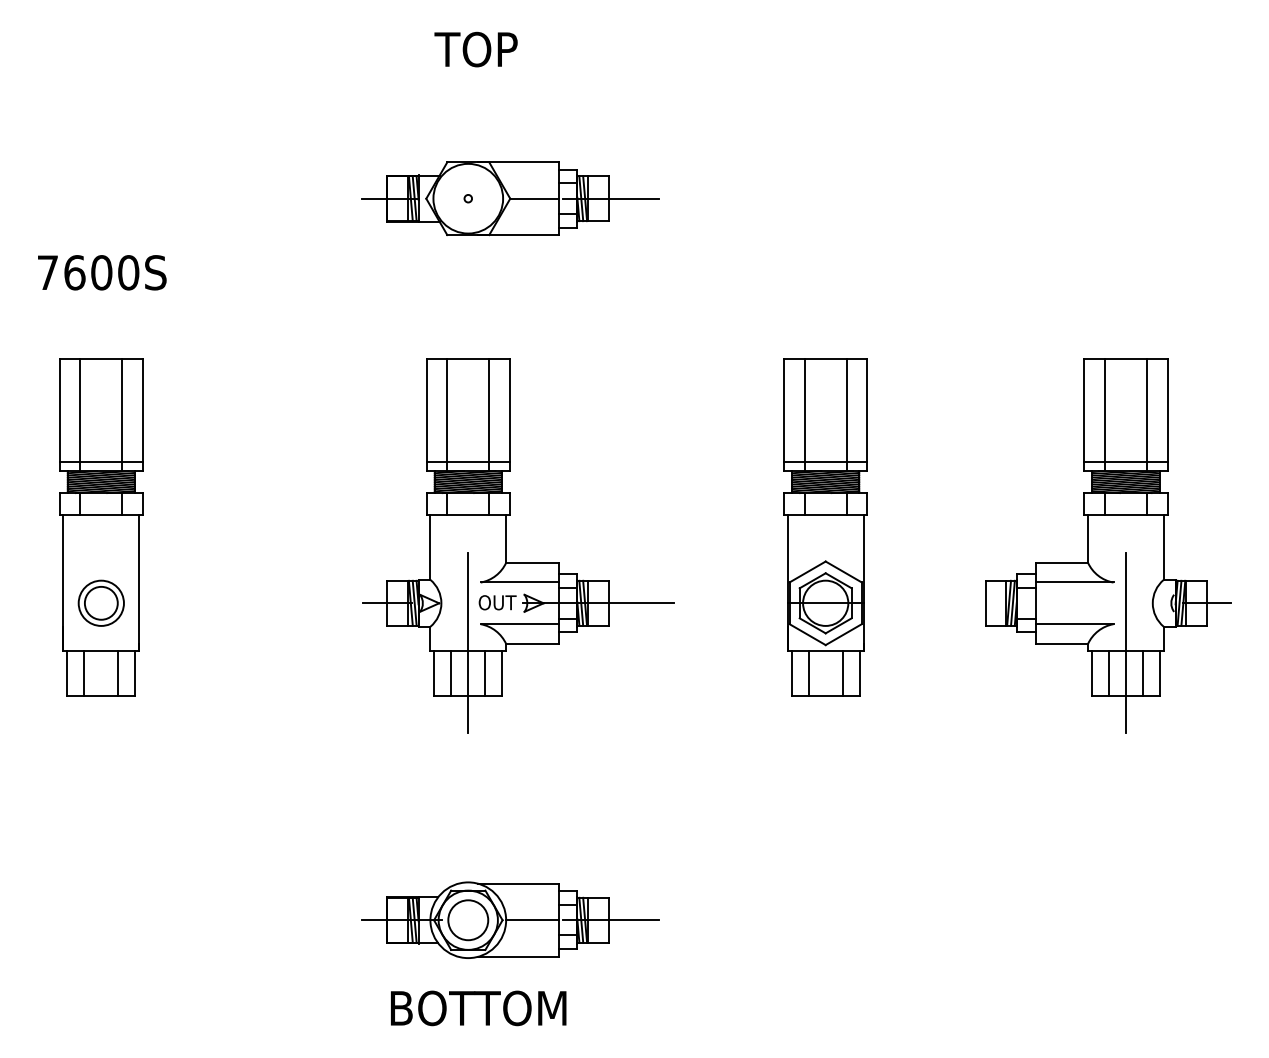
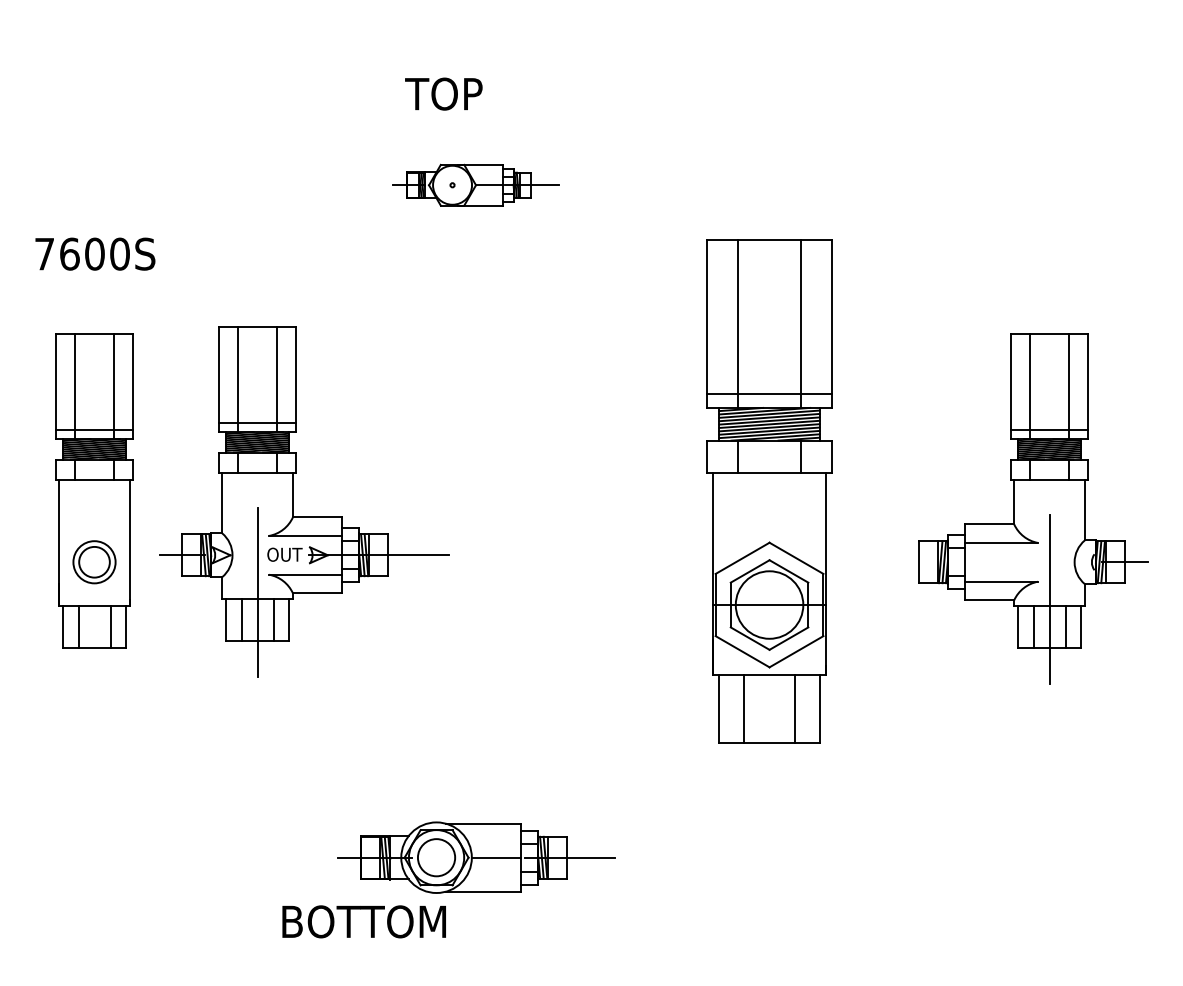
text: (475, 48) -> (443, 93), moved
part: (511, 199) -> (476, 185), size x0.6
part: (825, 526) -> (769, 490), size x1.6
part: (506, 545) -> (293, 501), moved
text: (477, 1008) -> (363, 921), moved

